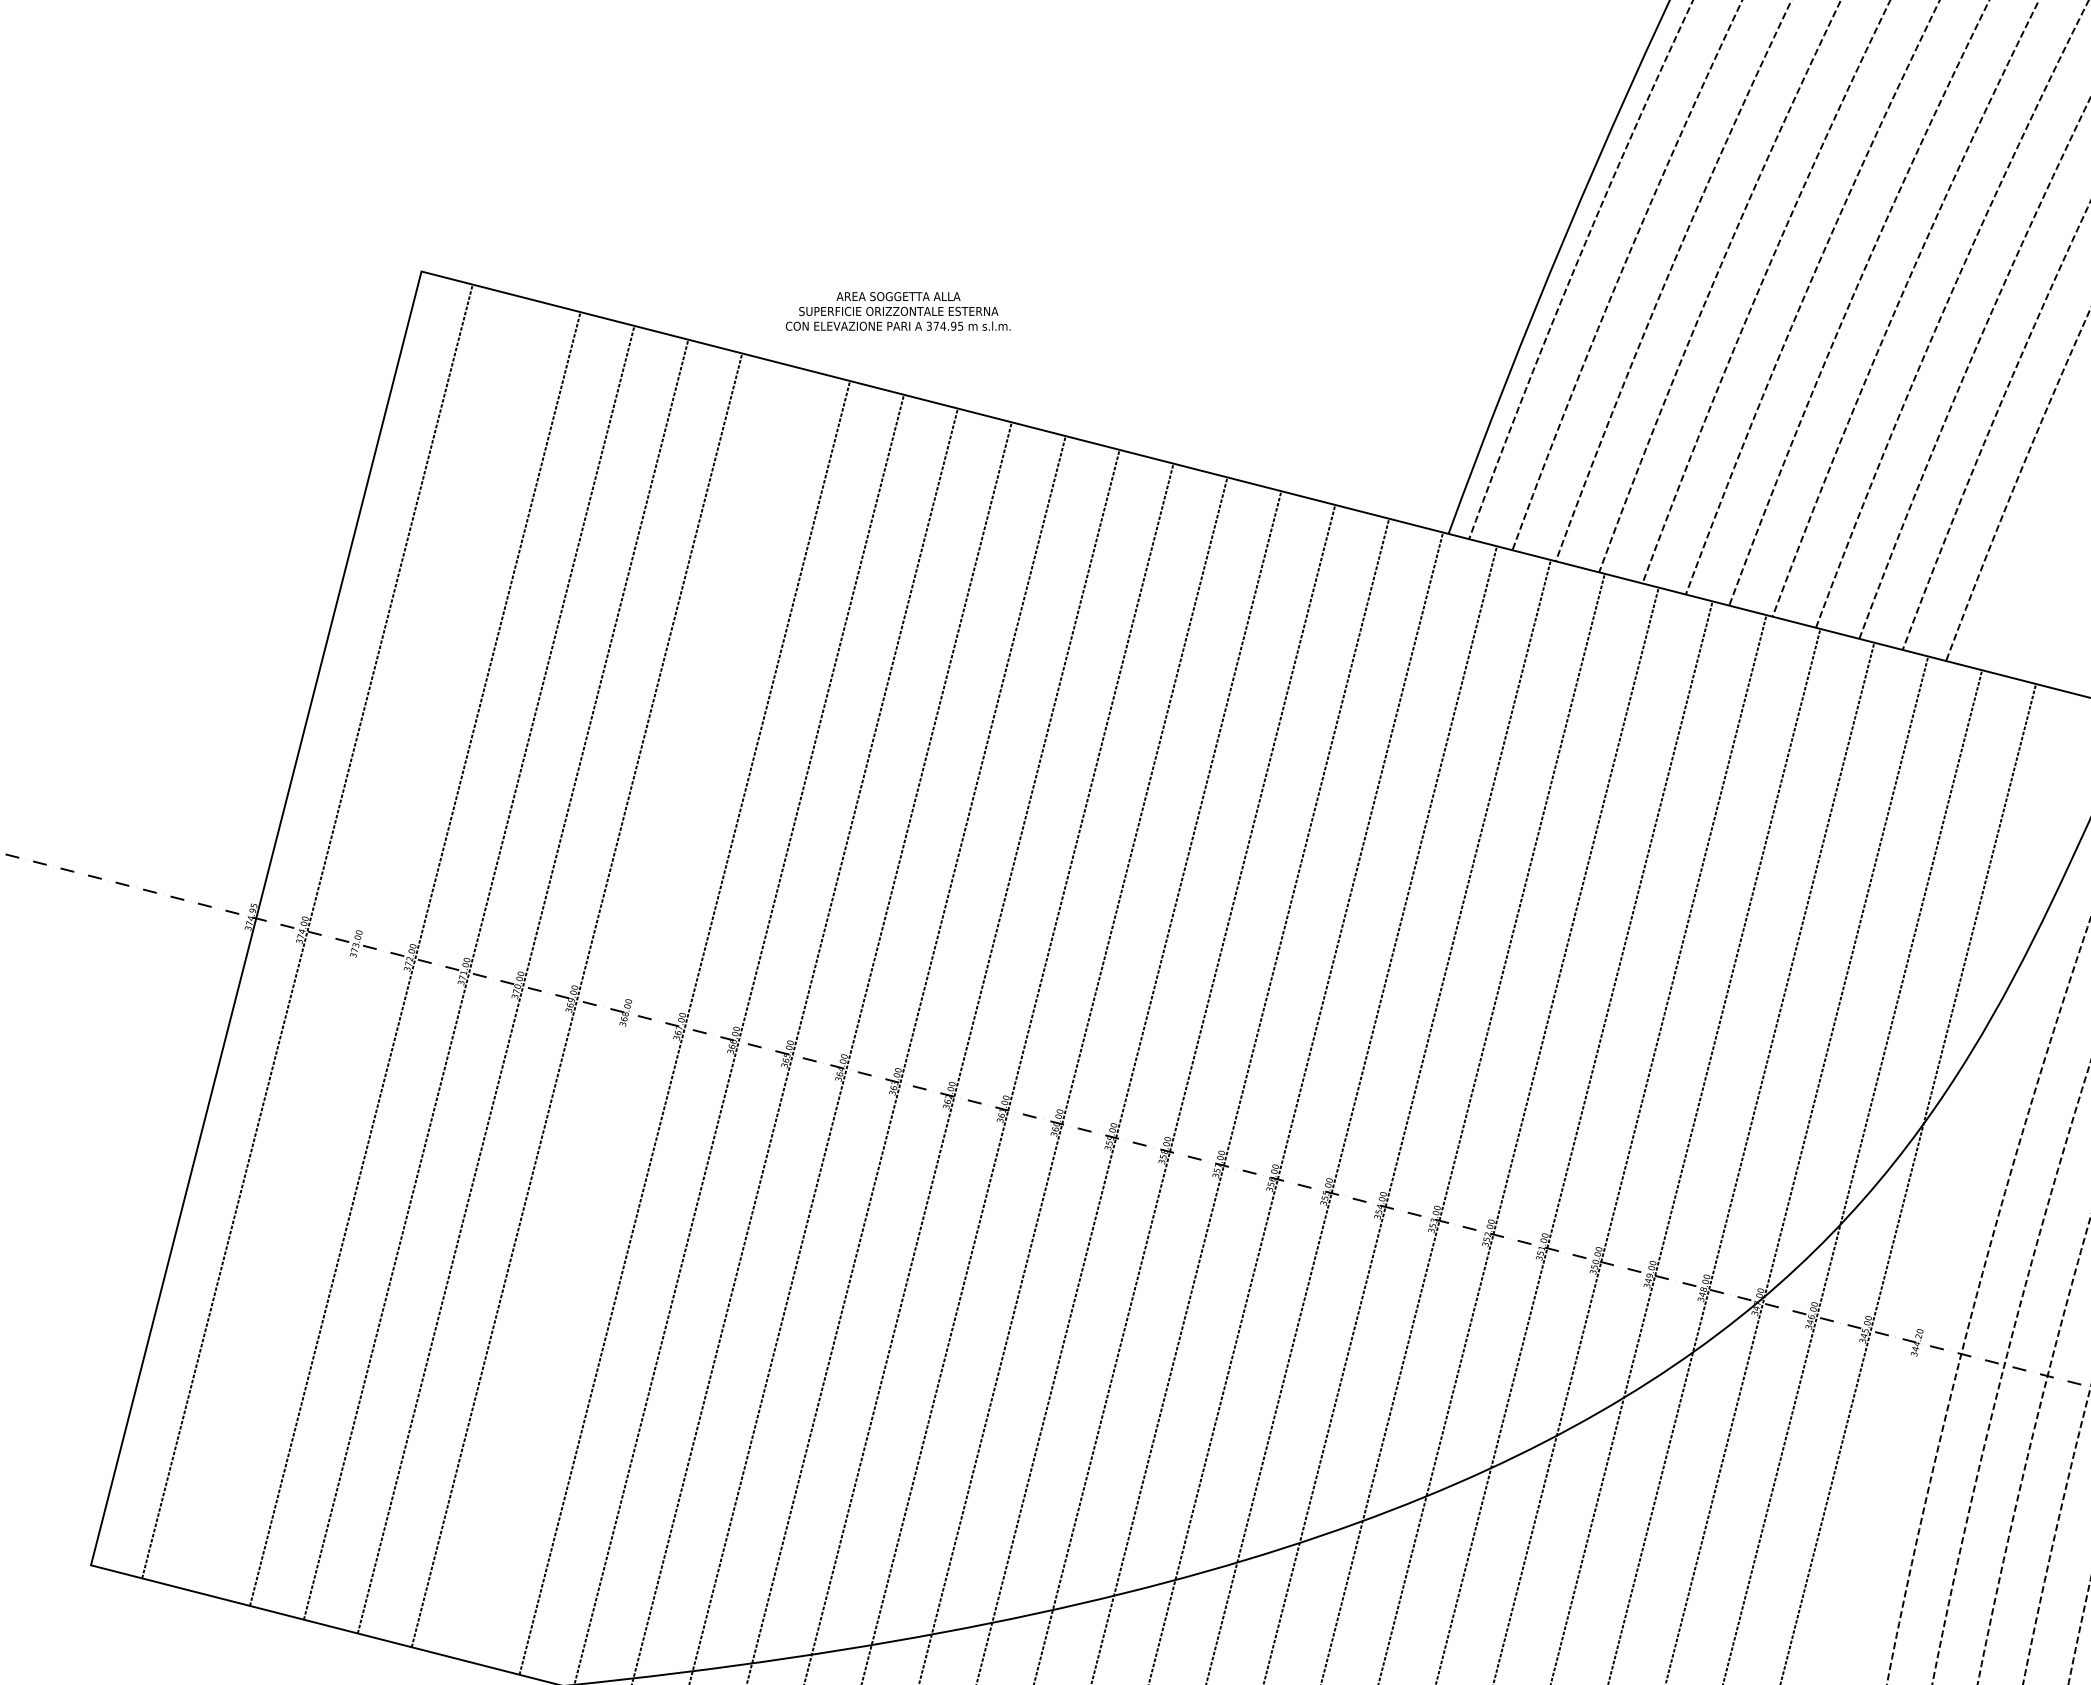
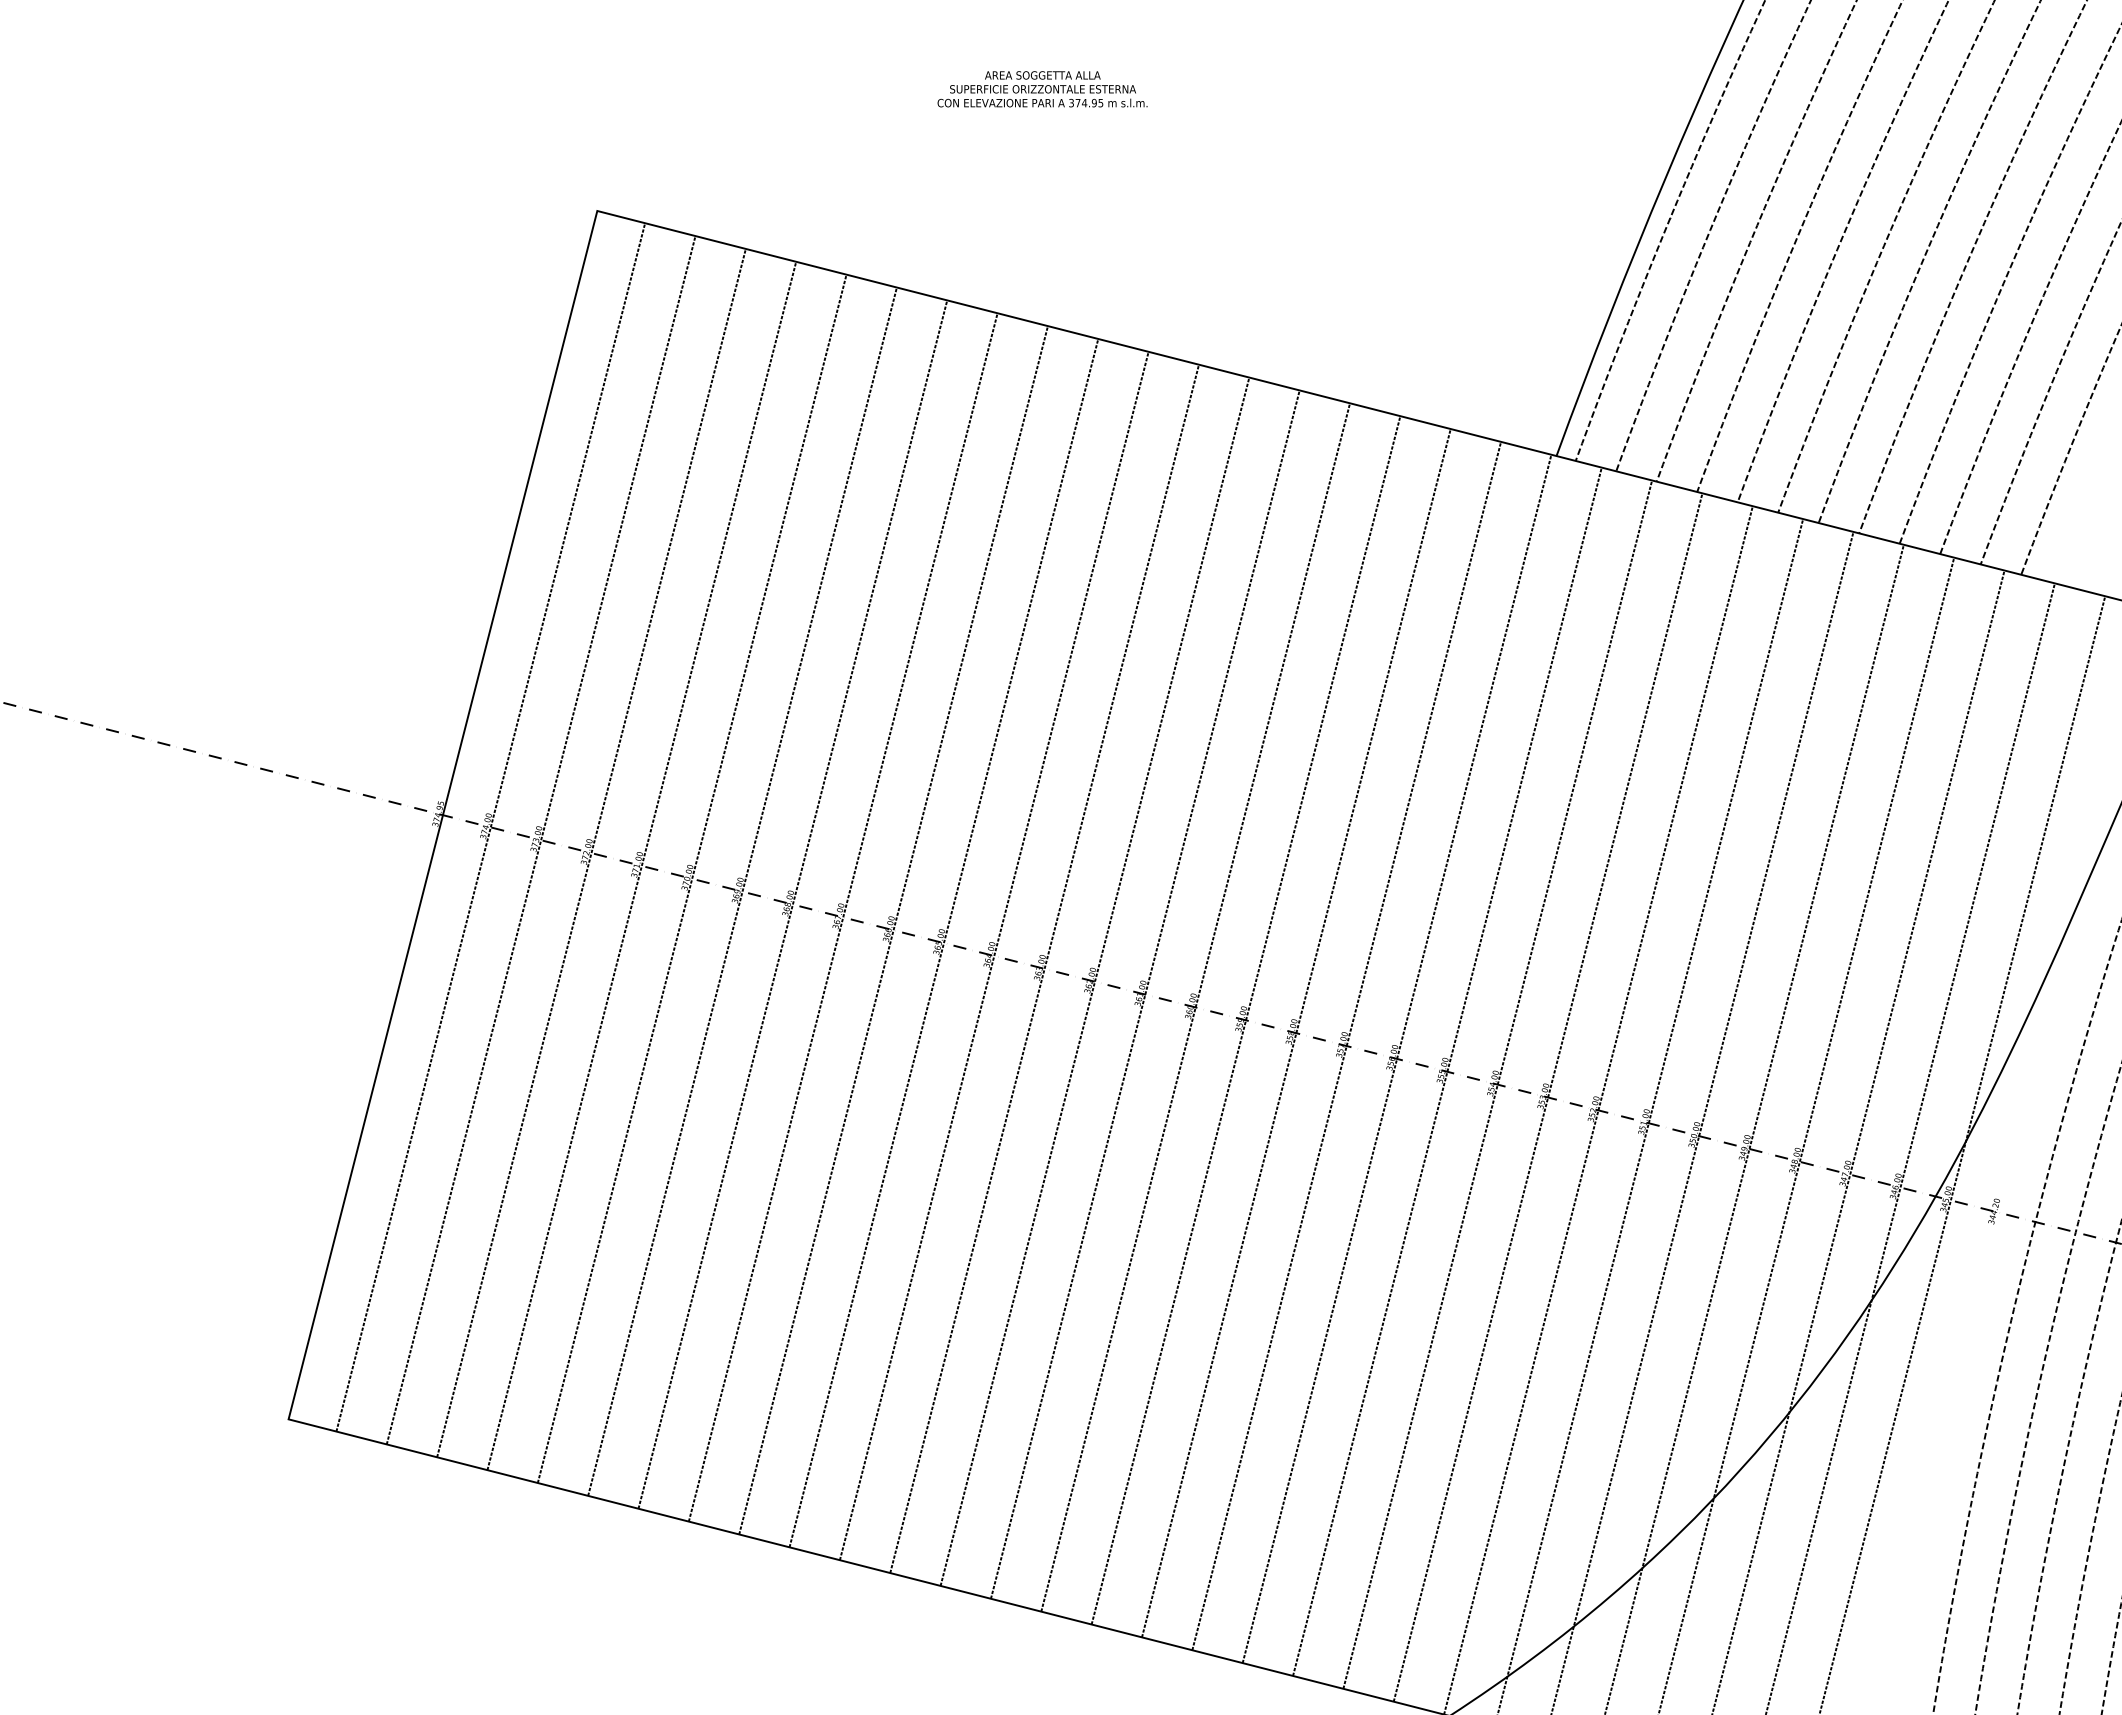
text: (898, 311) -> (1042, 89), moved
line: (360, 945) -> (540, 840), added
line: (630, 1014) -> (792, 904), added

